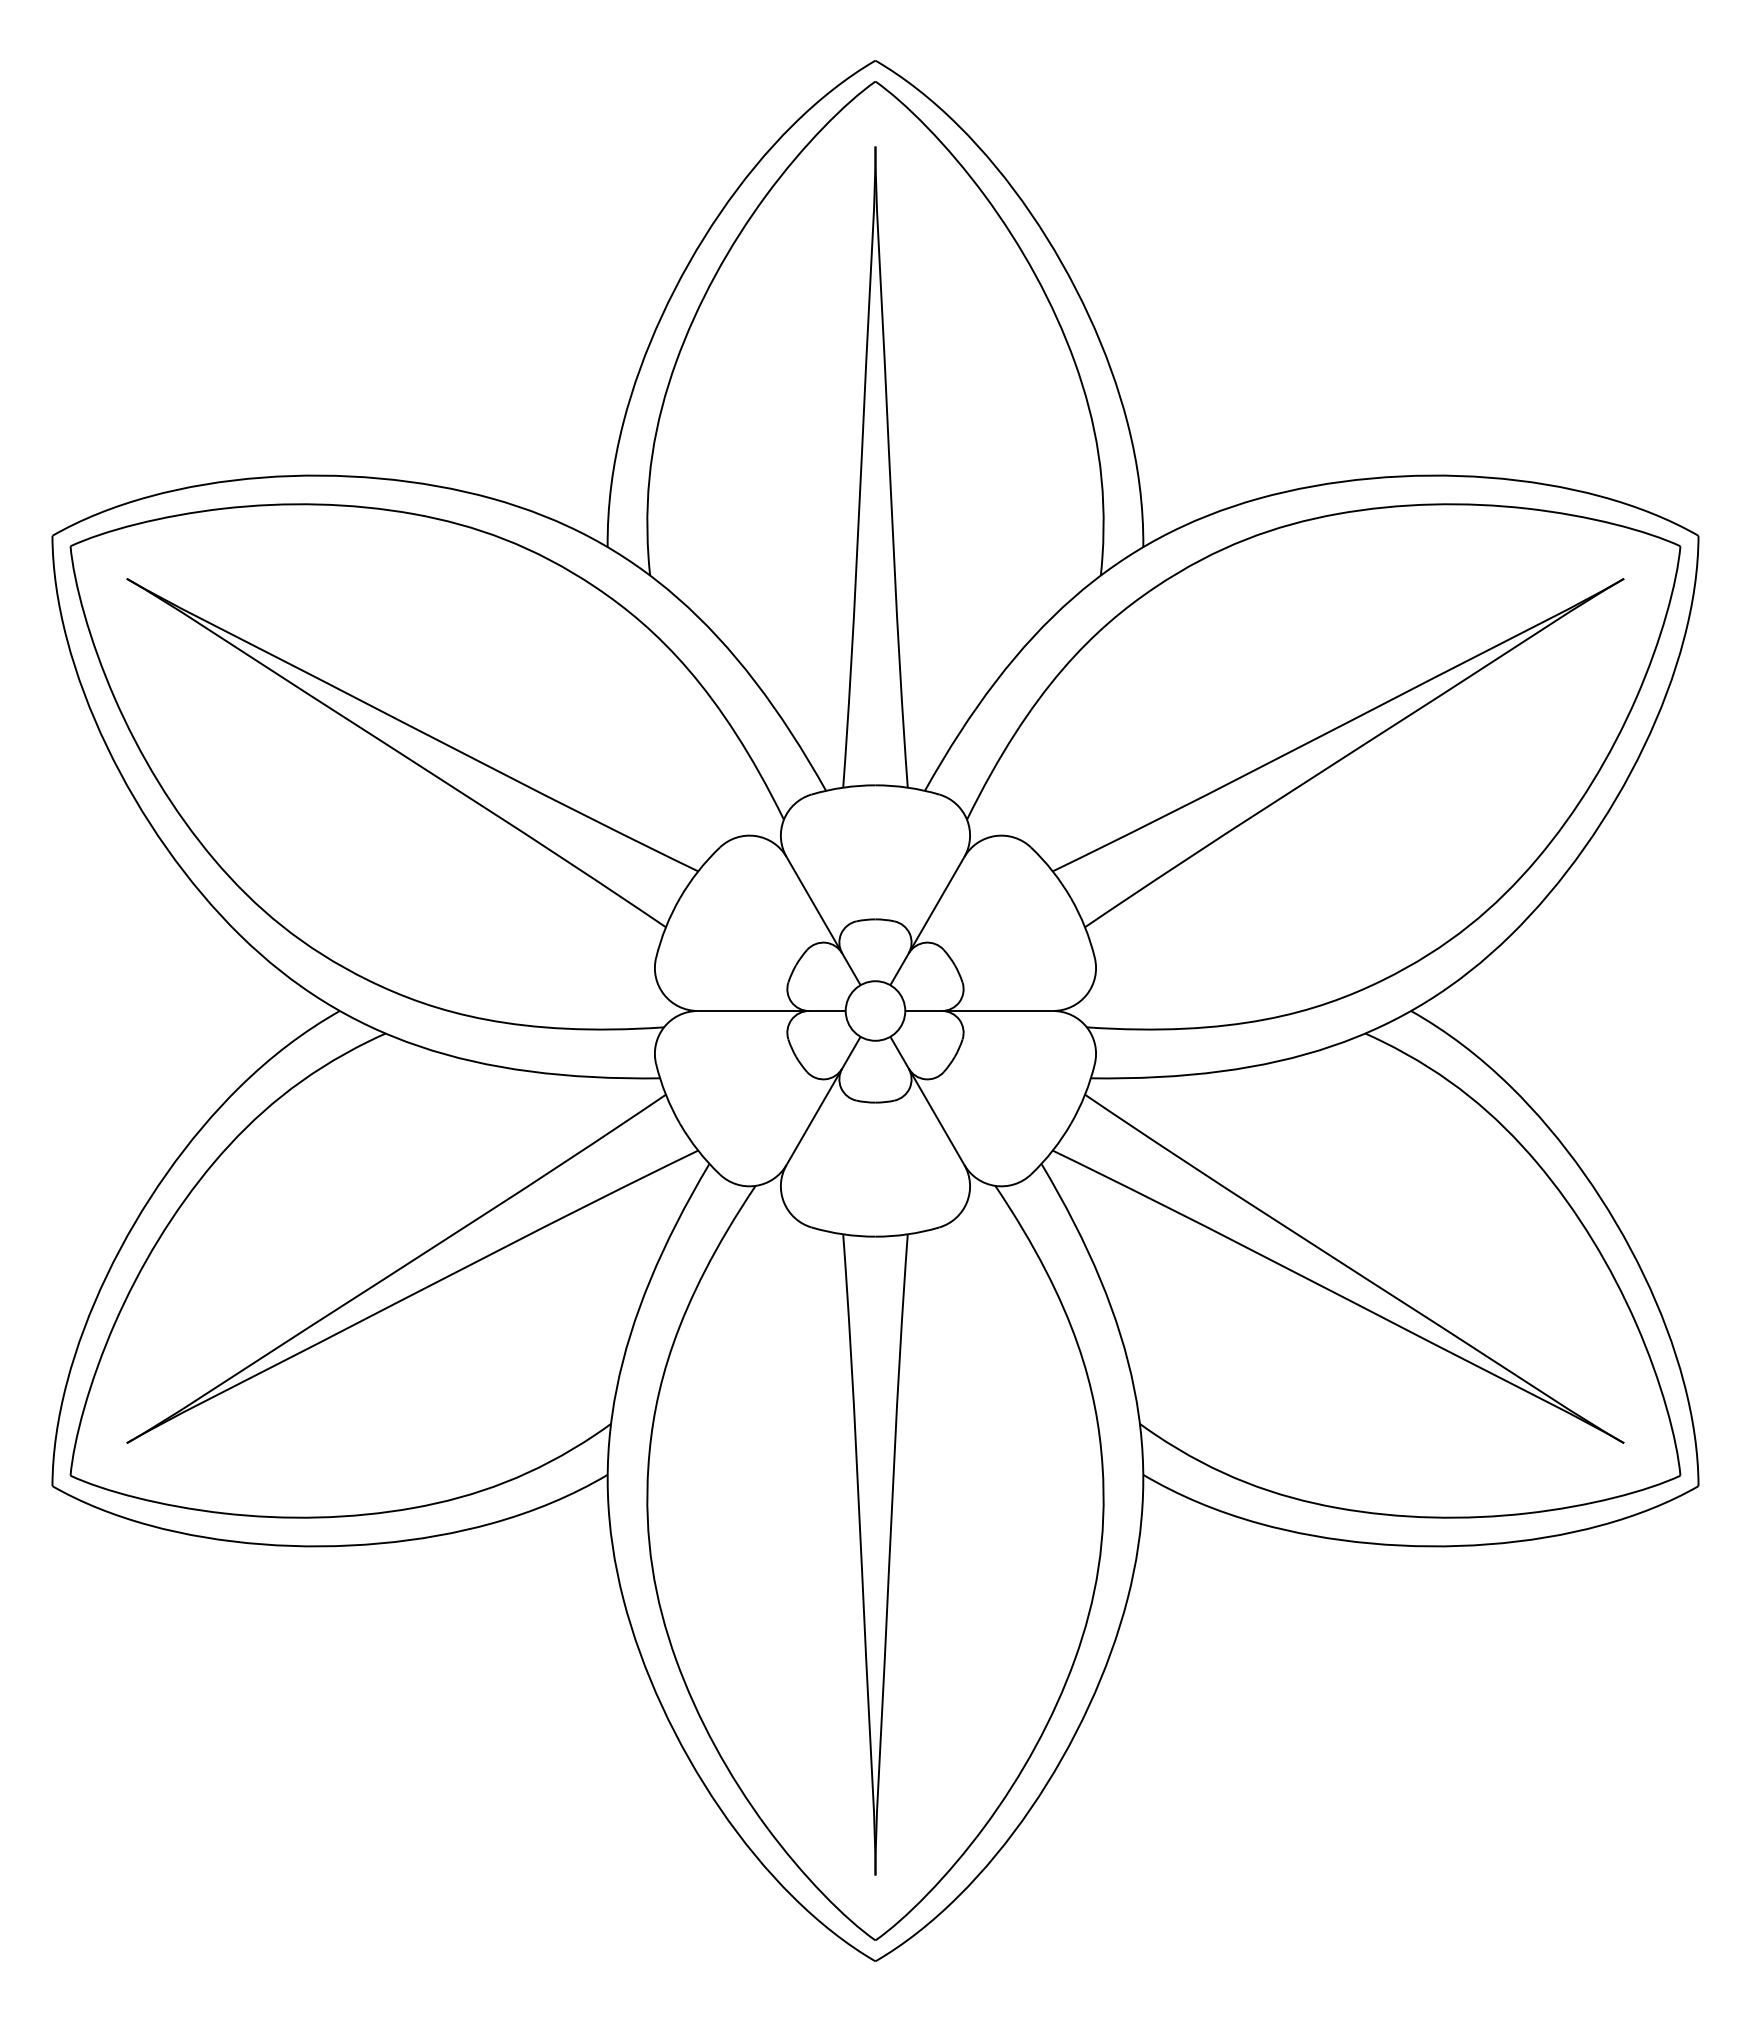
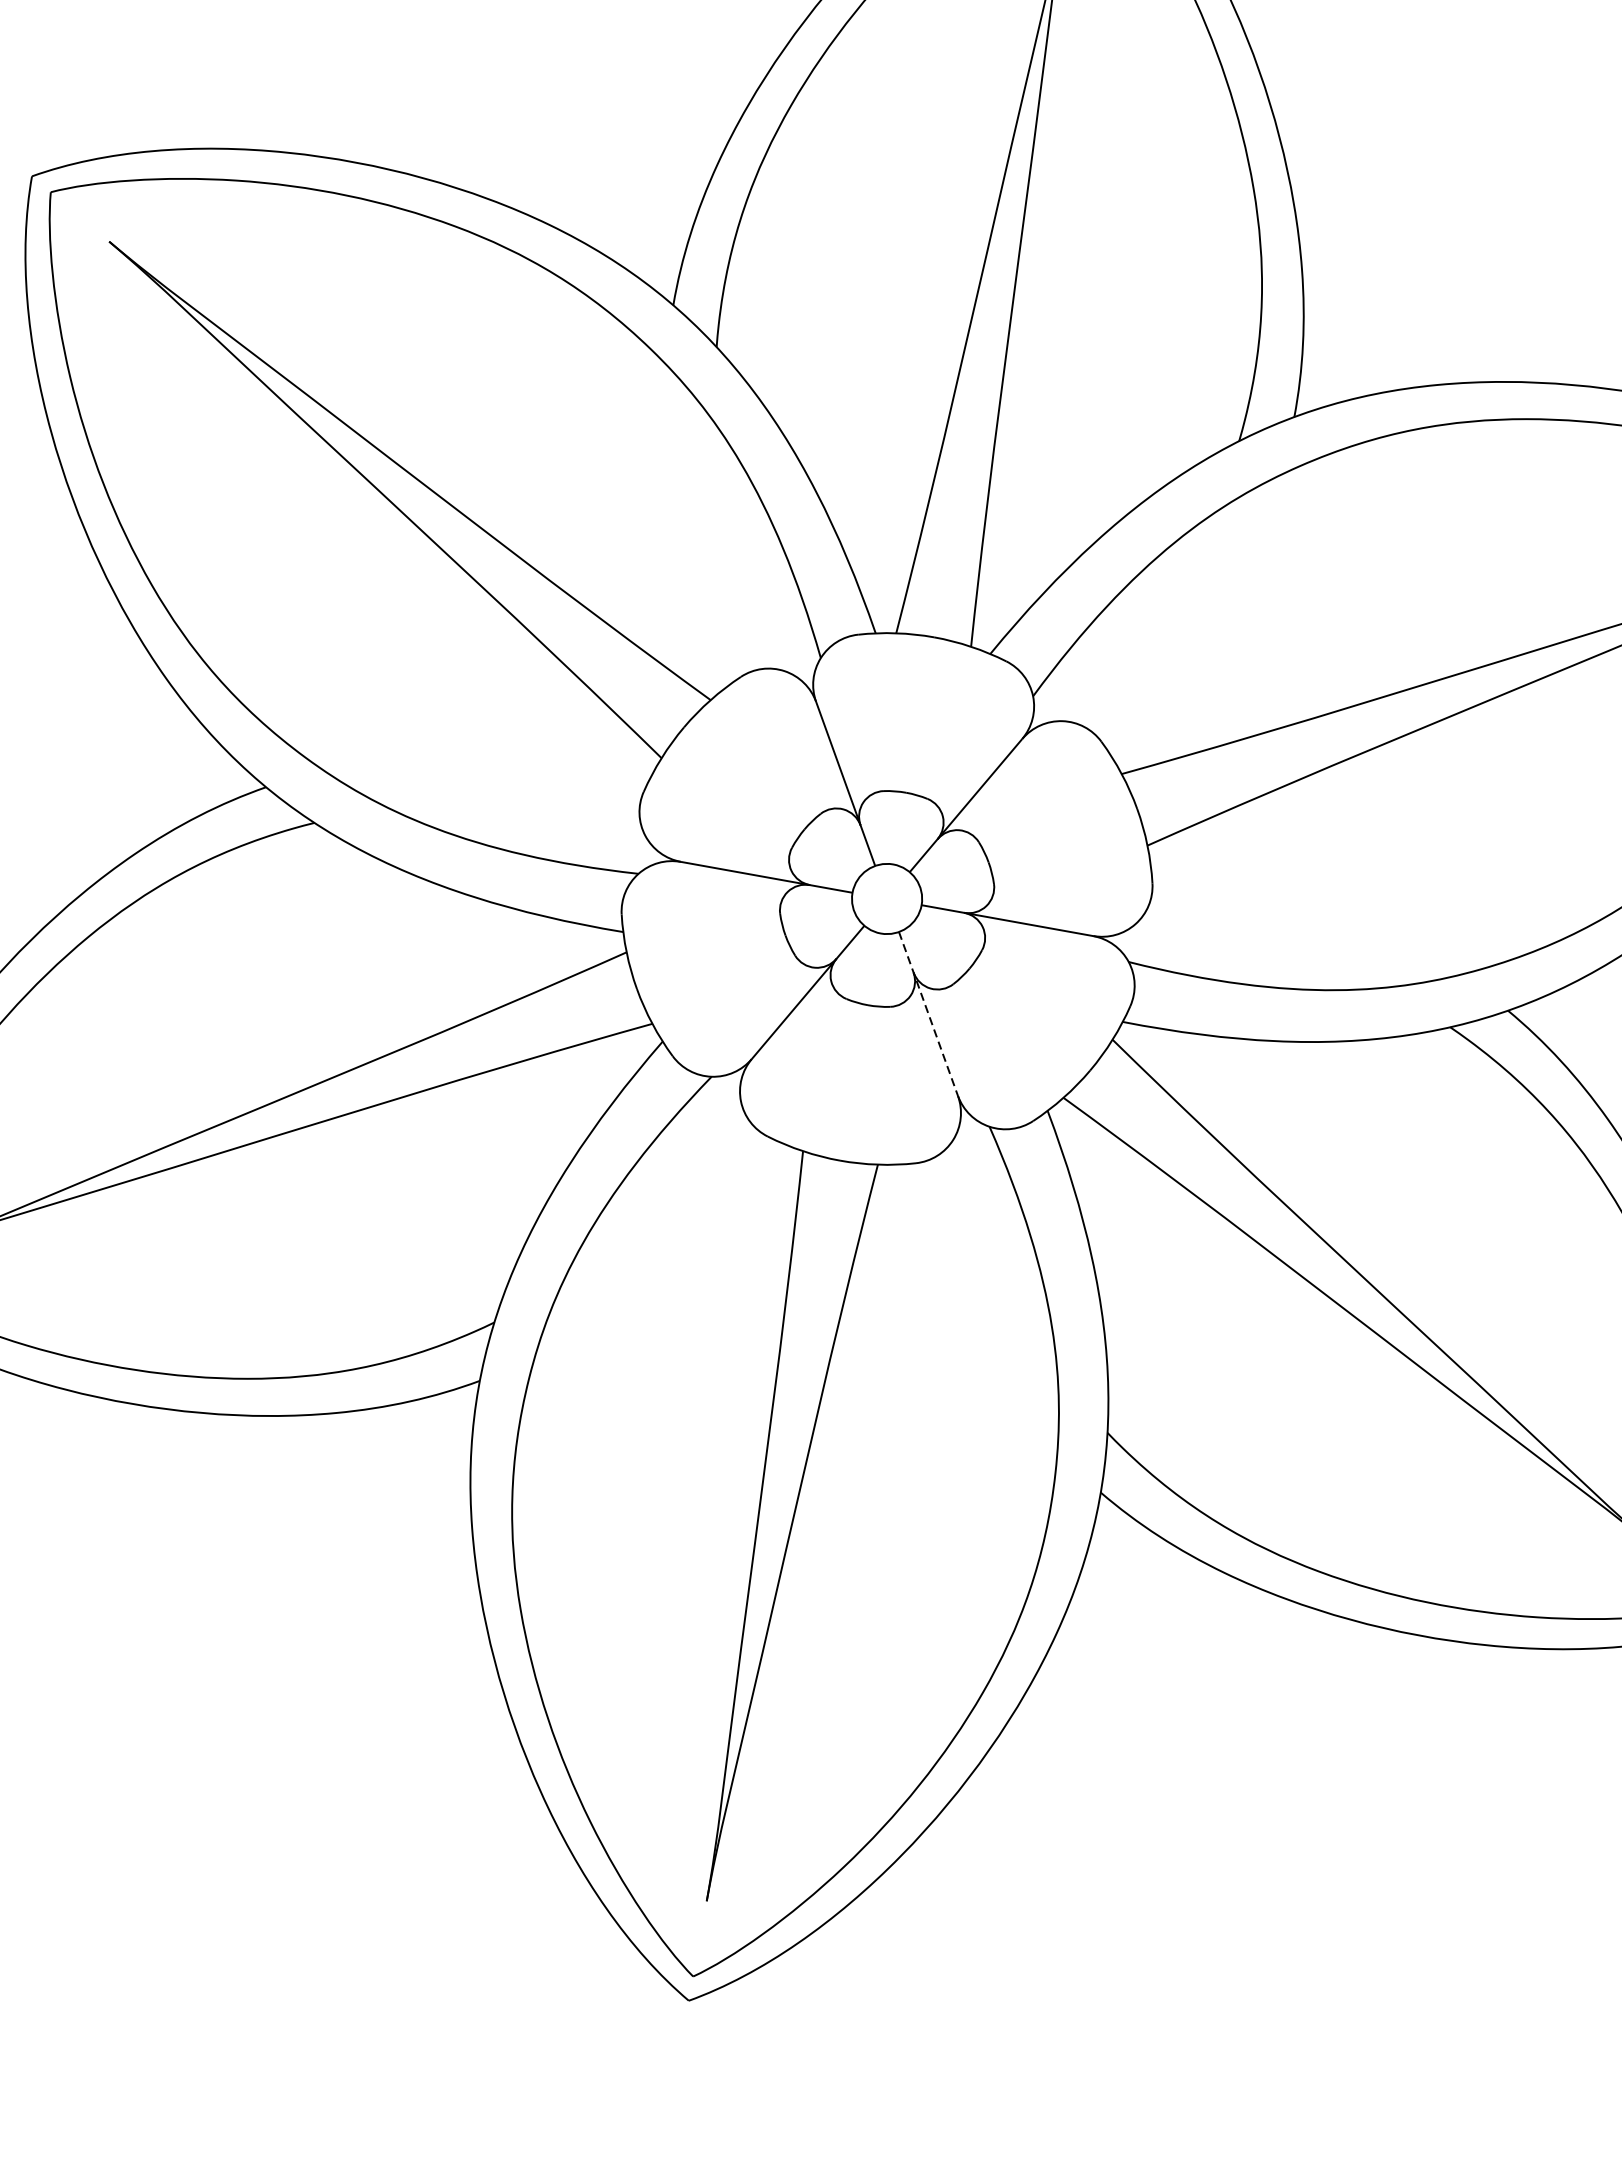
line: (927, 1100) -> (928, 1013), solid -> dashed

